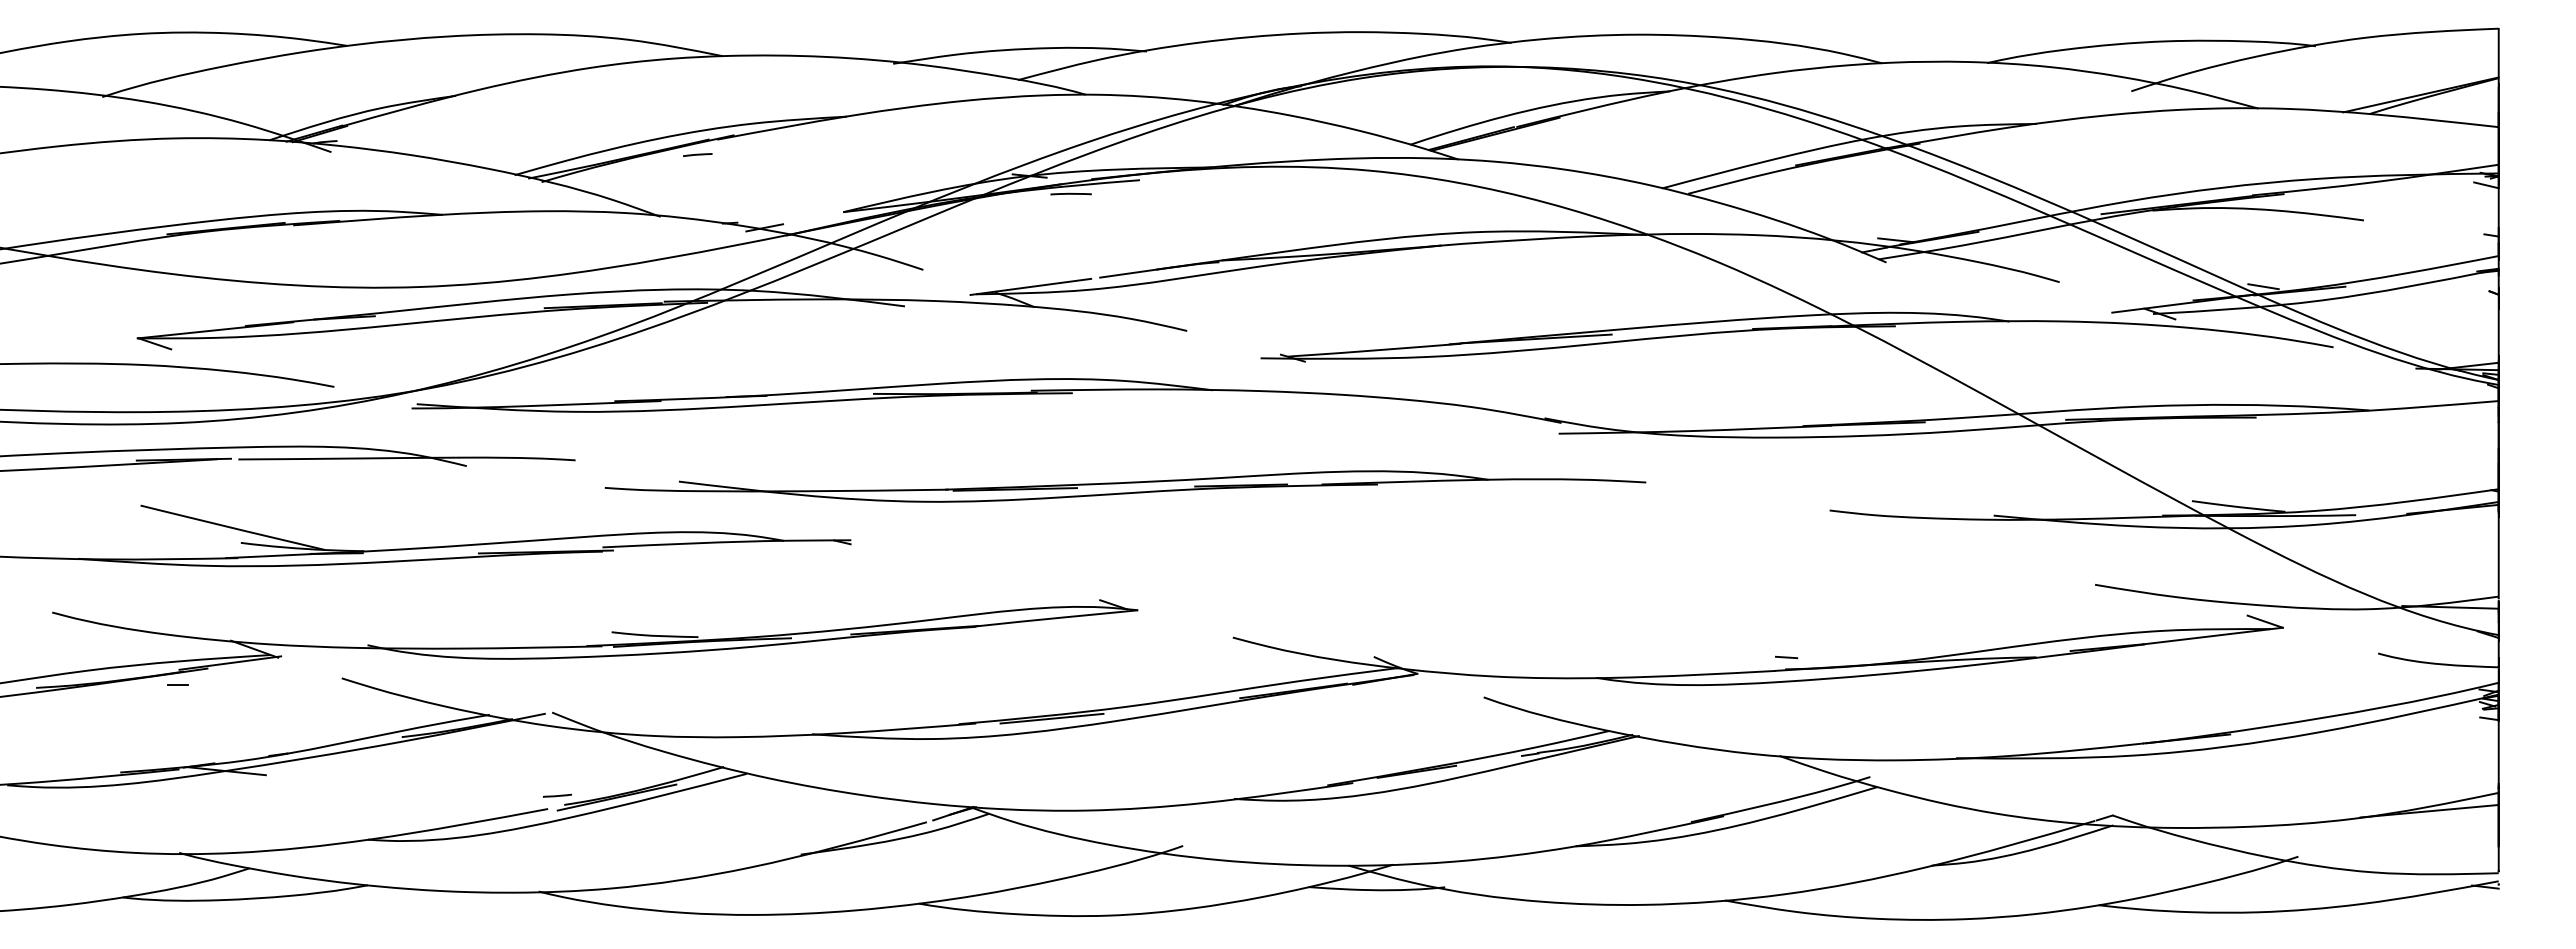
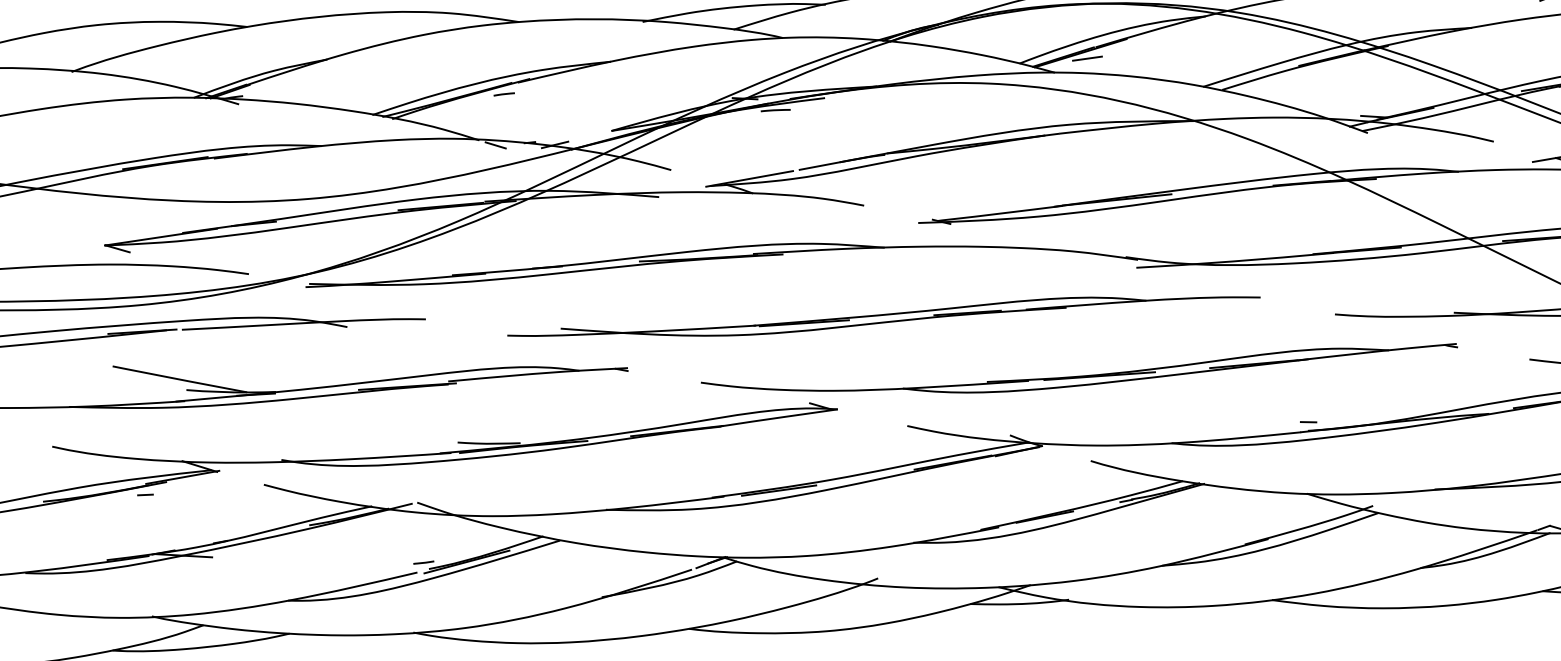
line: (1504, 142) -> (1087, 58), added
line: (682, 224) -> (495, 145), added
part: (1125, 486) -> (883, 317), moved
part: (1473, 576) -> (1079, 373), added

